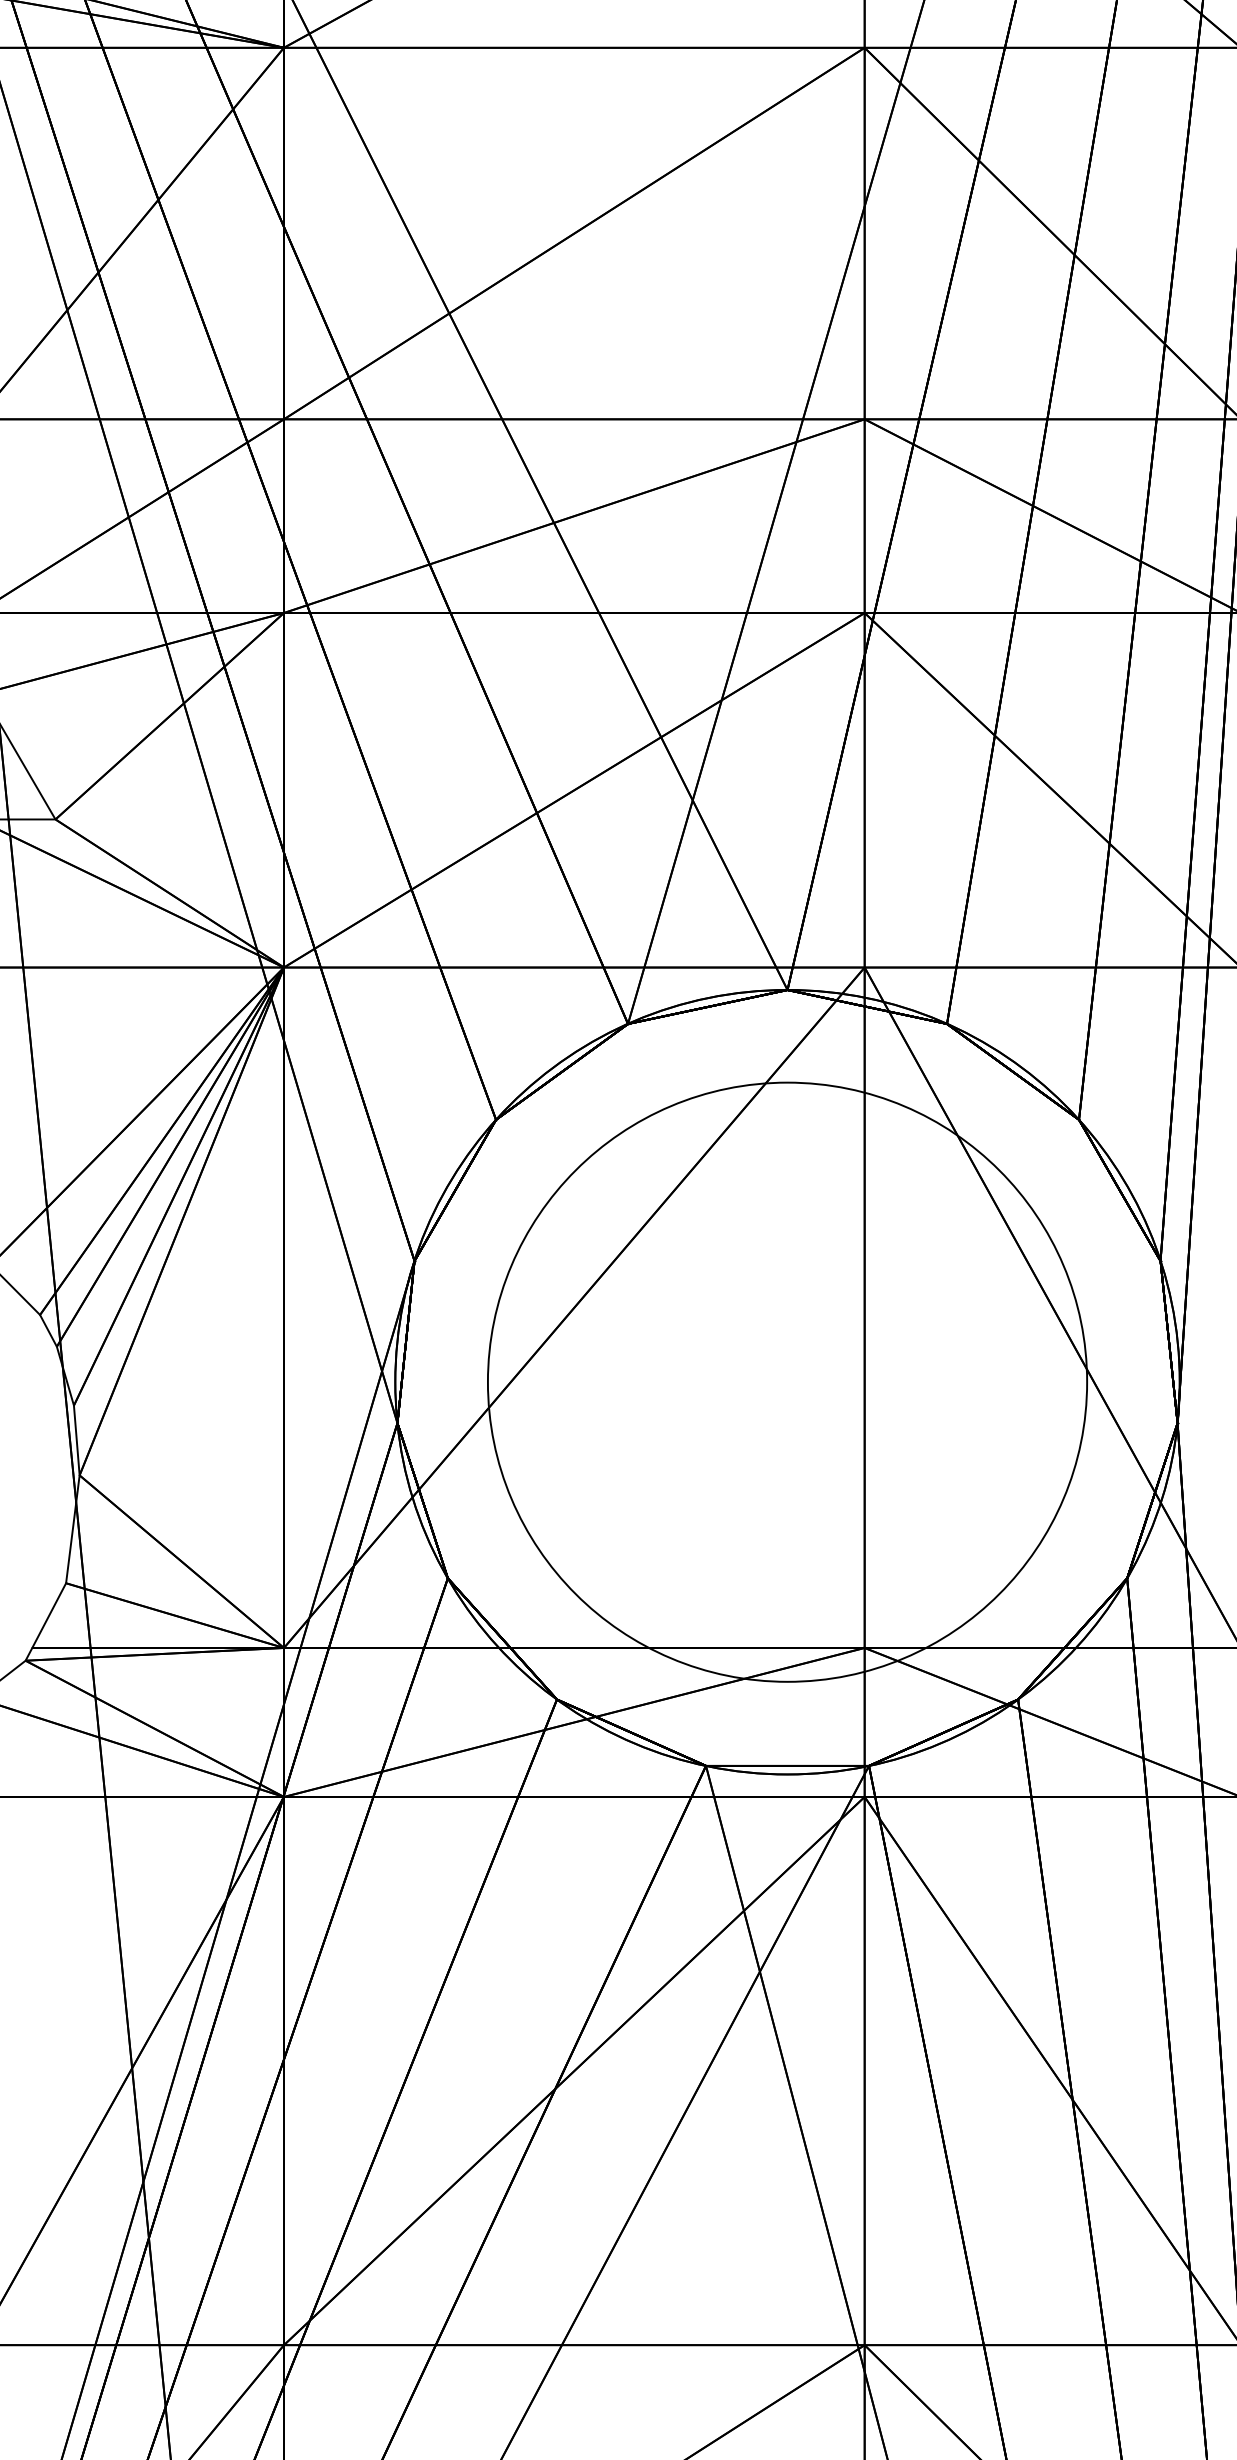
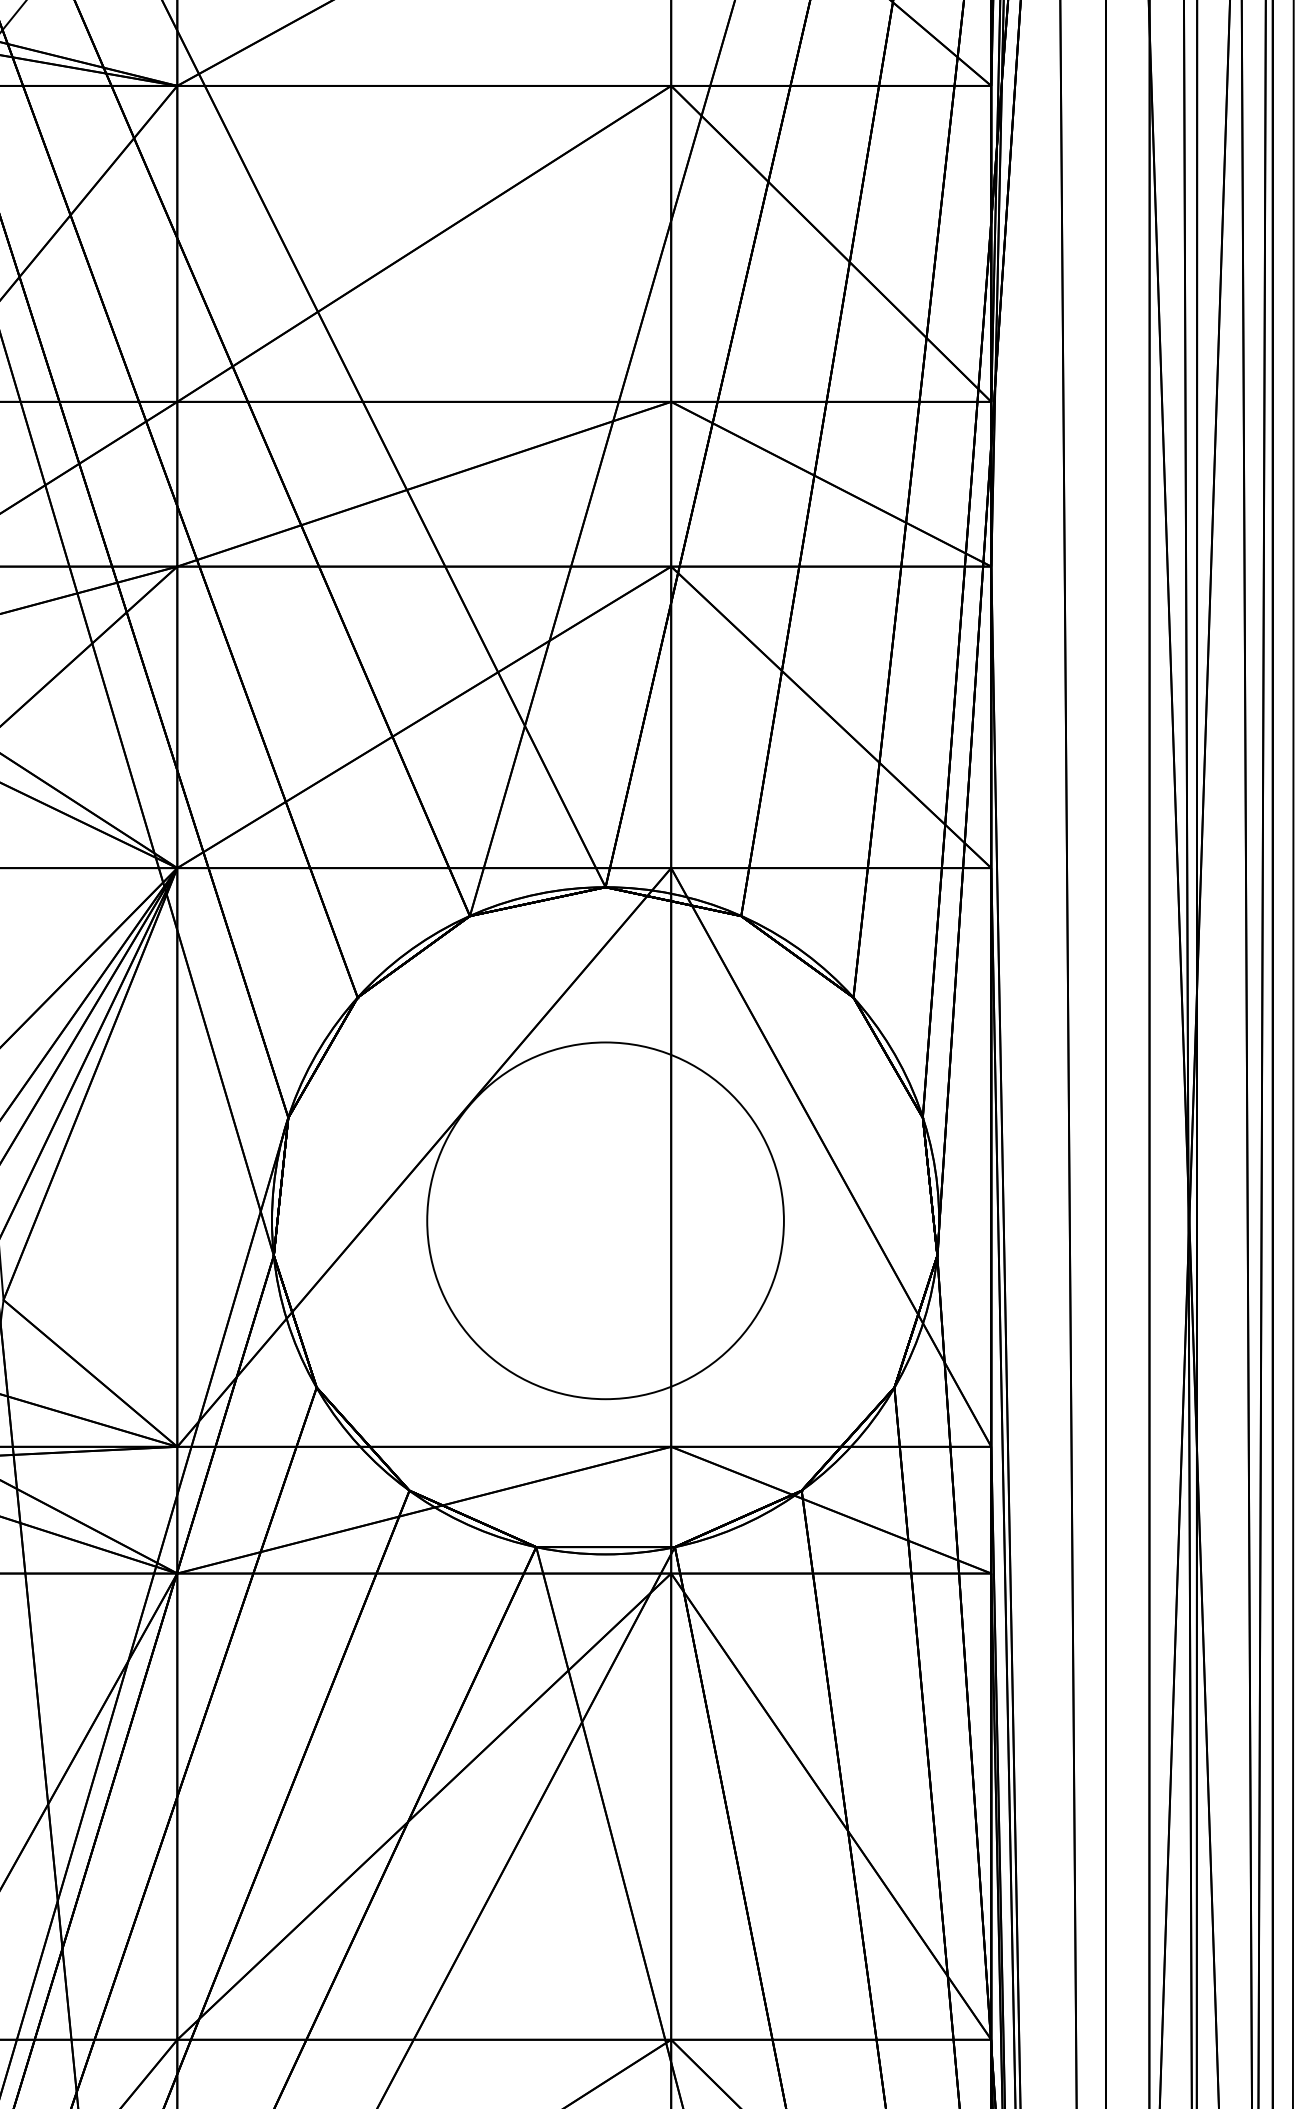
circle: (787, 1381) -> (605, 1220), size x0.7

